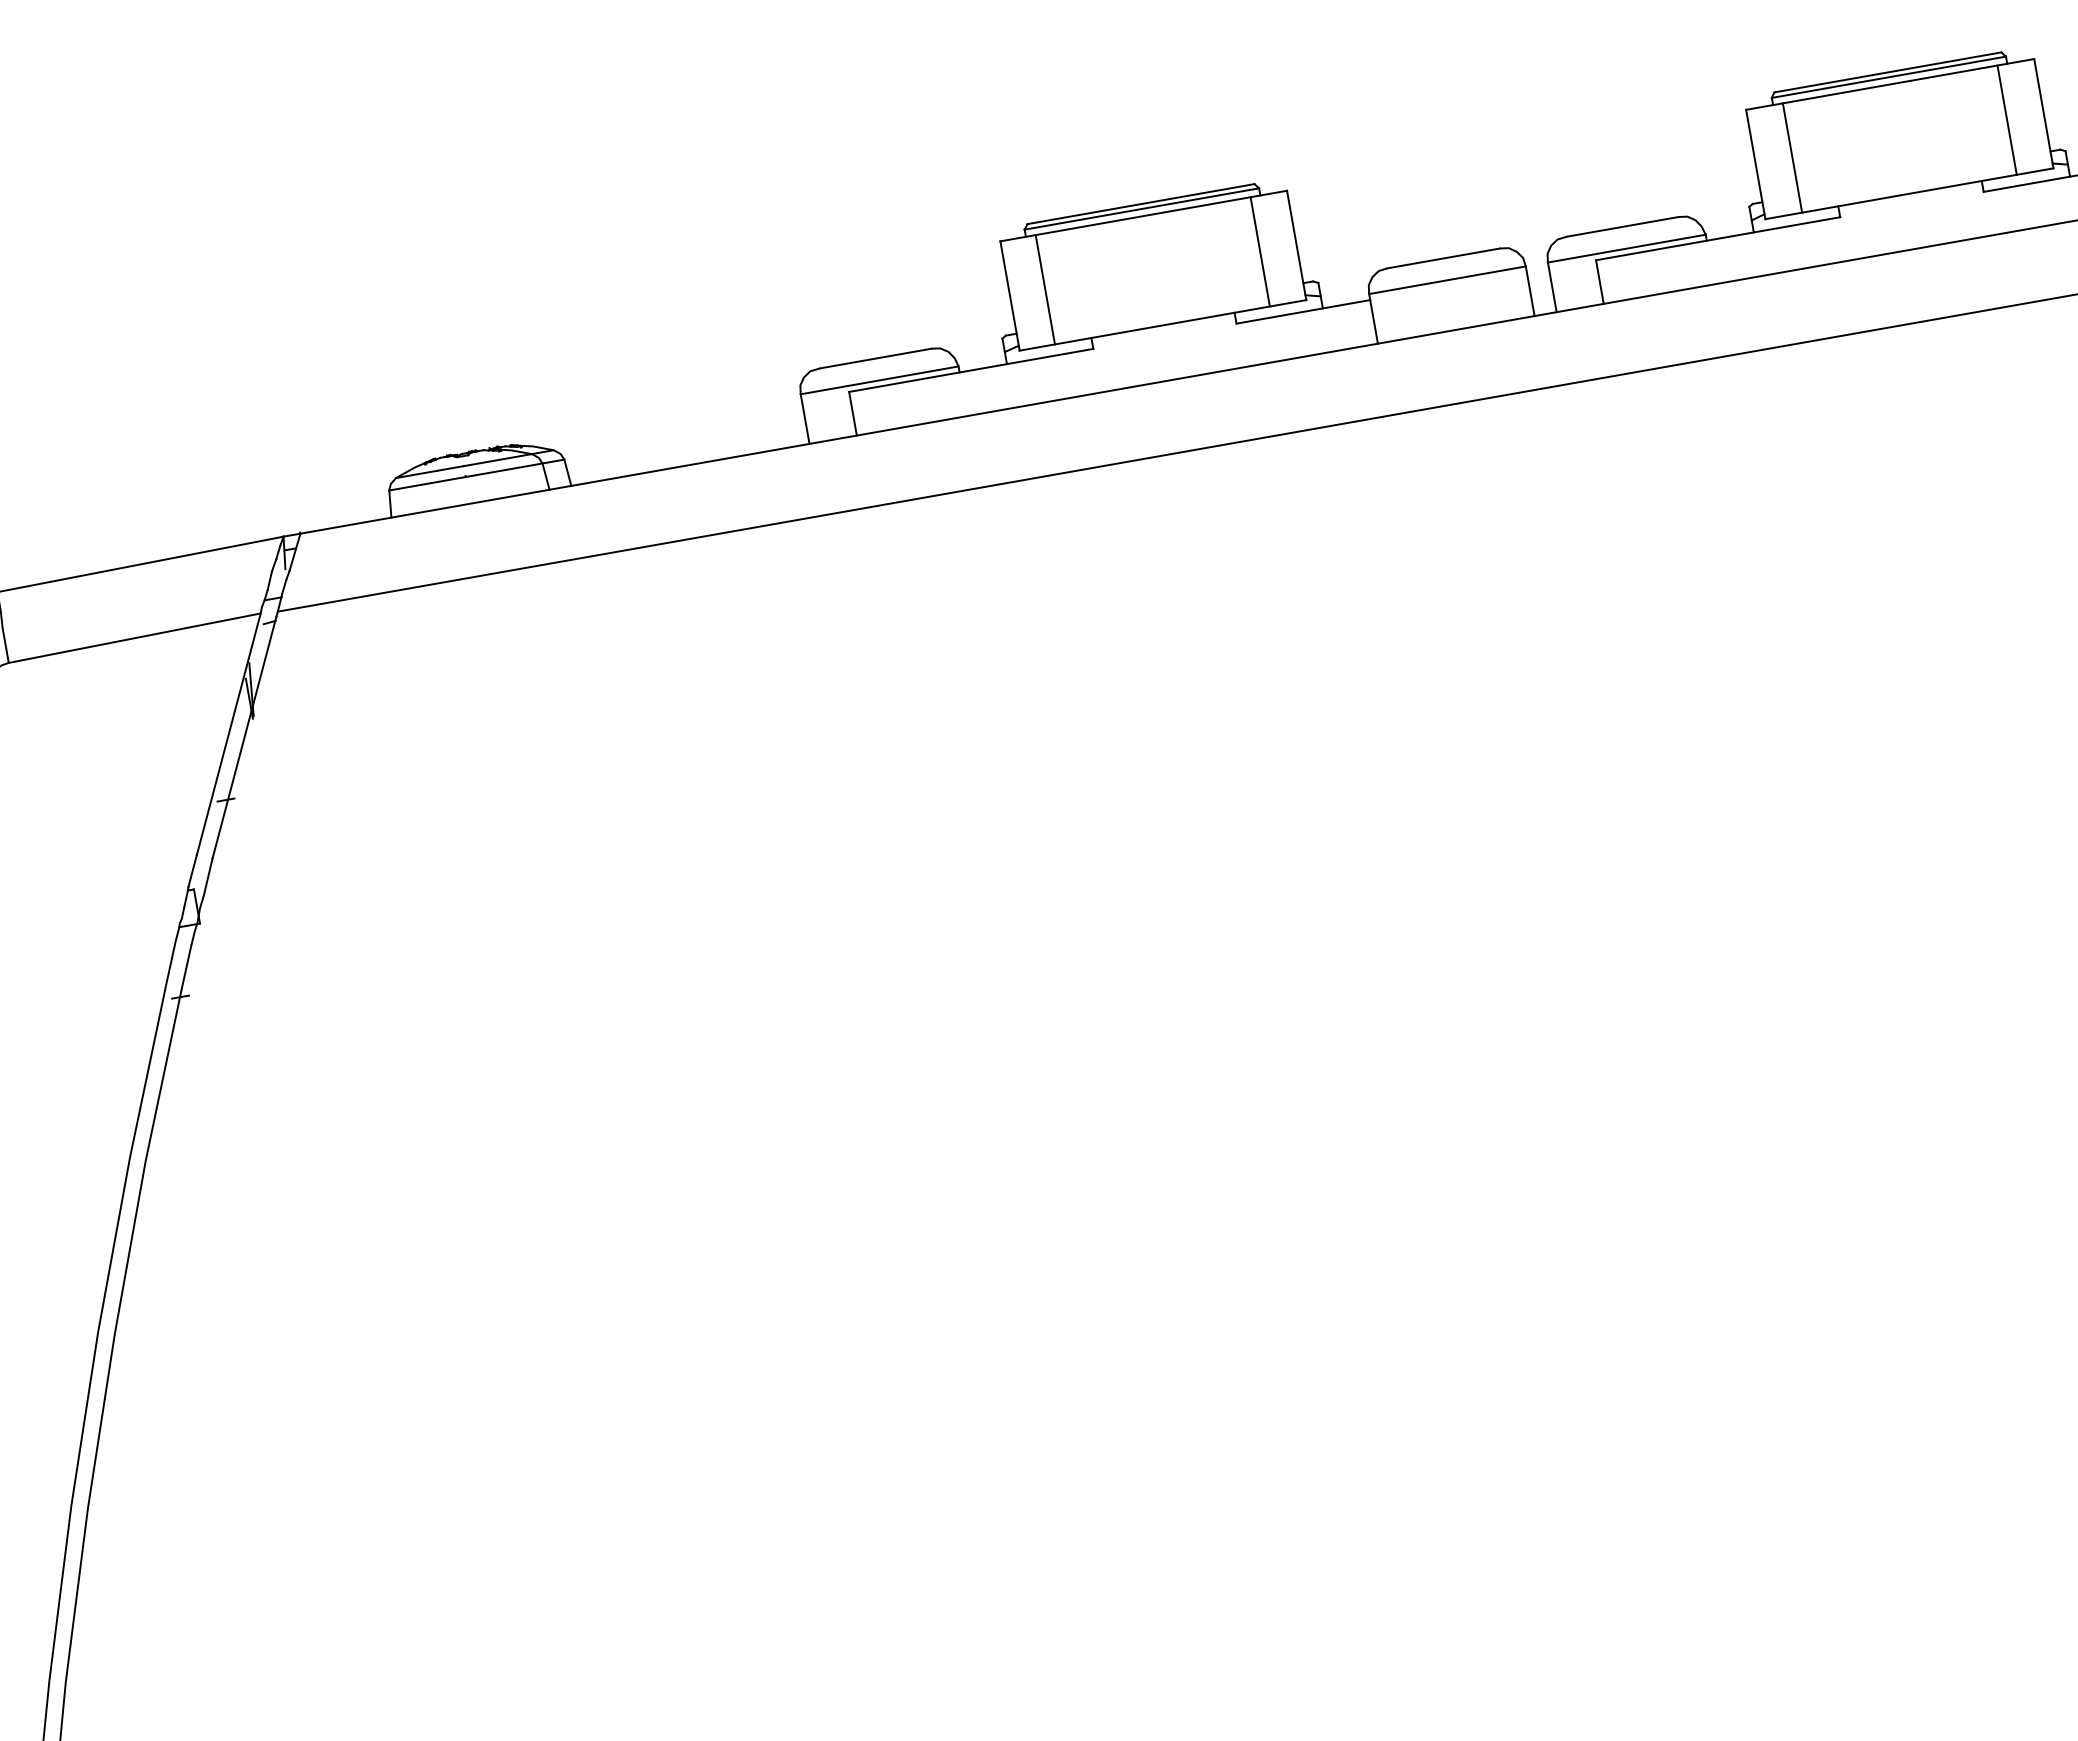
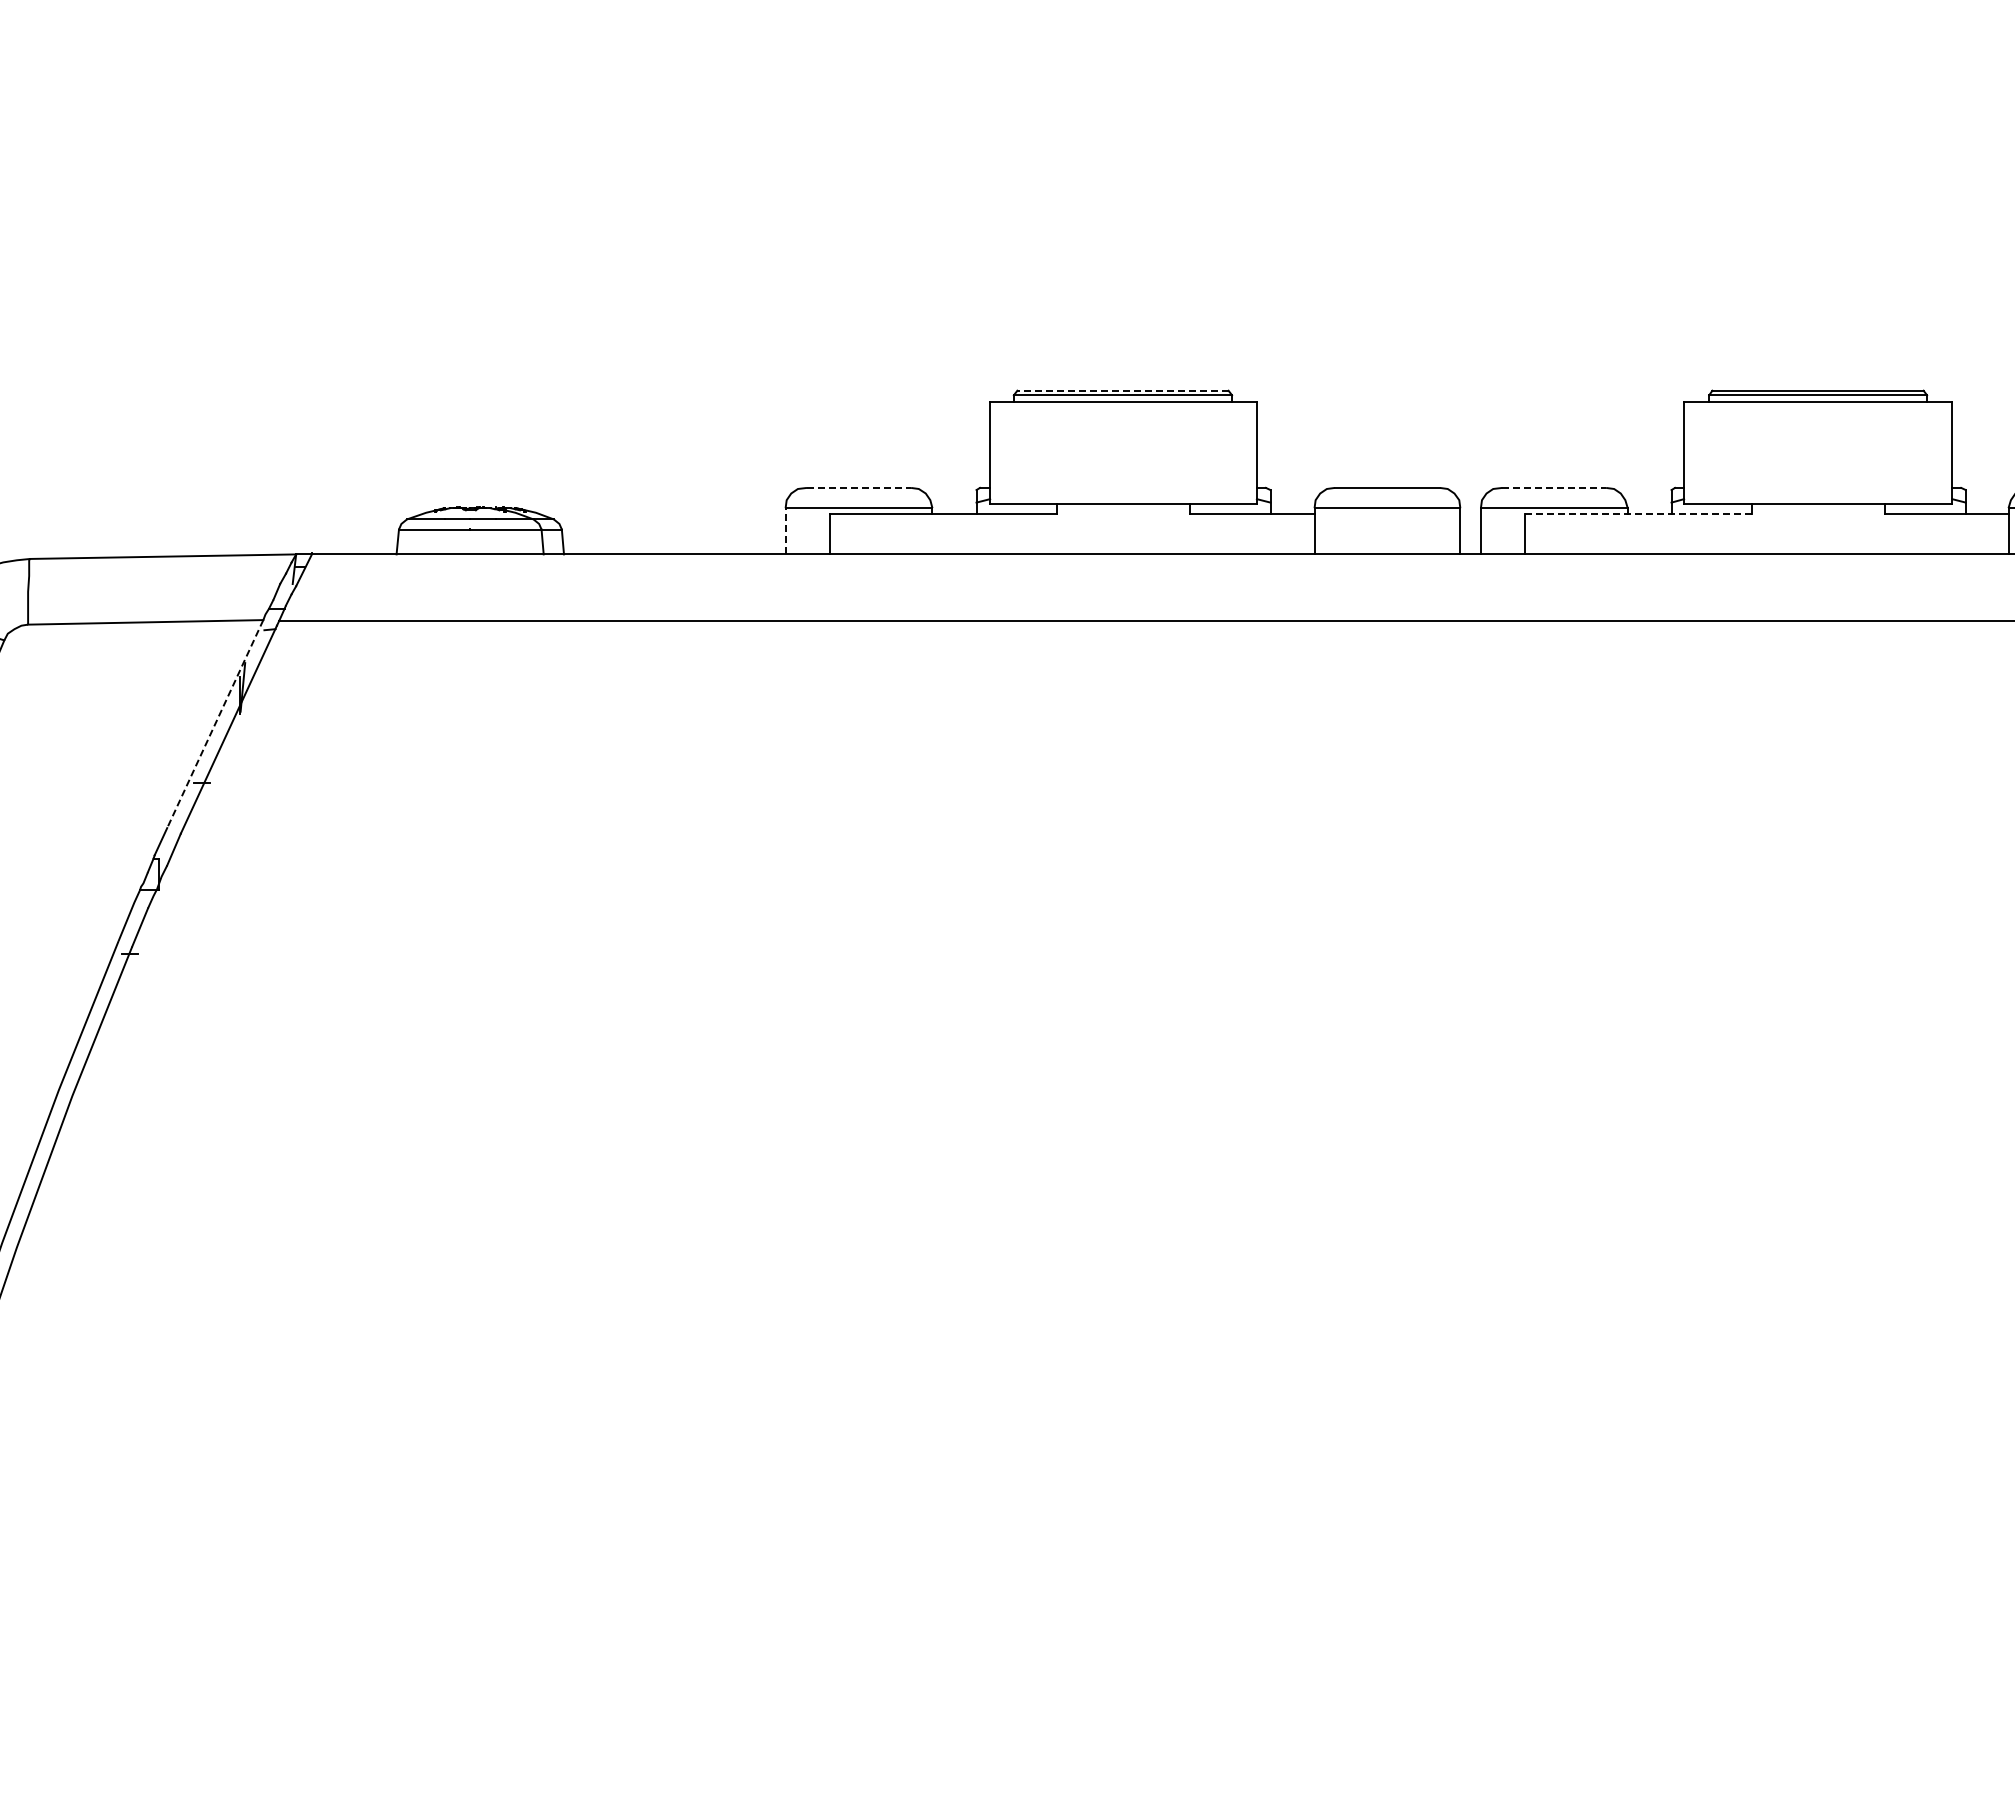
line: (2007, 119) -> (1918, 452), removed
line: (1792, 157) -> (1718, 452), removed
line: (1140, 203) -> (1122, 390), solid -> dashed
line: (1623, 226) -> (1554, 487), solid -> dashed
line: (1718, 238) -> (1638, 513), solid -> dashed
line: (1259, 251) -> (1222, 452), removed
line: (1044, 289) -> (1022, 452), removed
line: (876, 358) -> (859, 487), solid -> dashed
line: (804, 418) -> (785, 530), solid -> dashed
line: (229, 734) -> (215, 724), solid -> dashed

